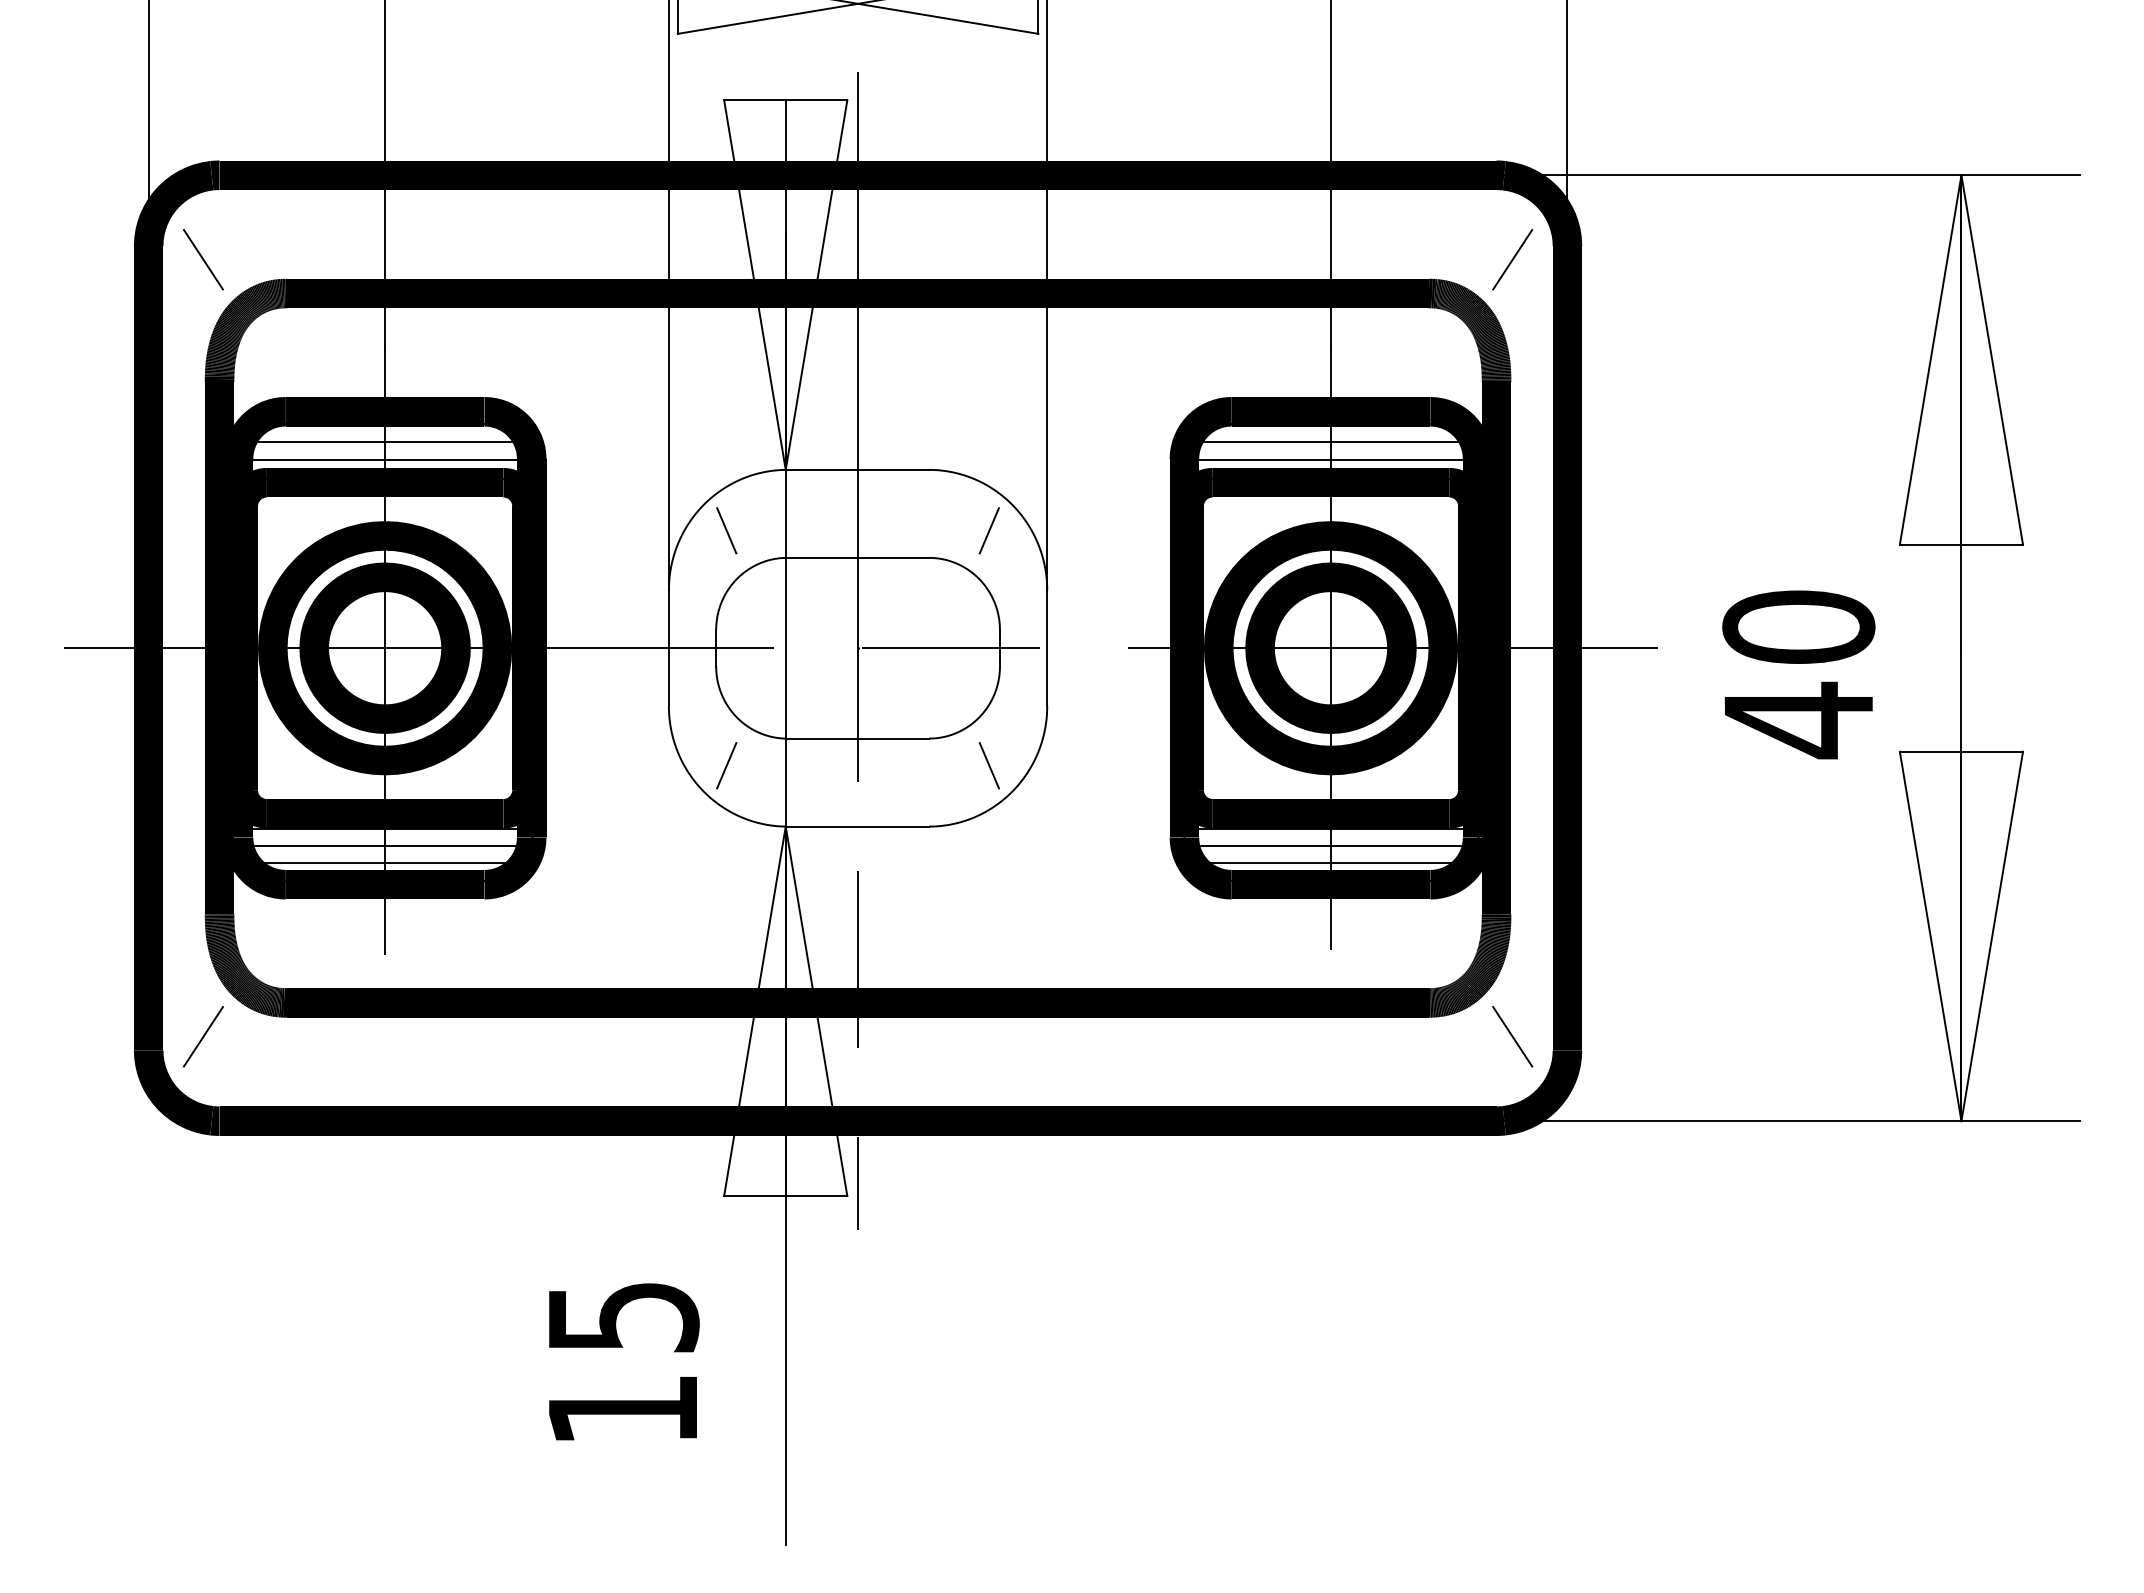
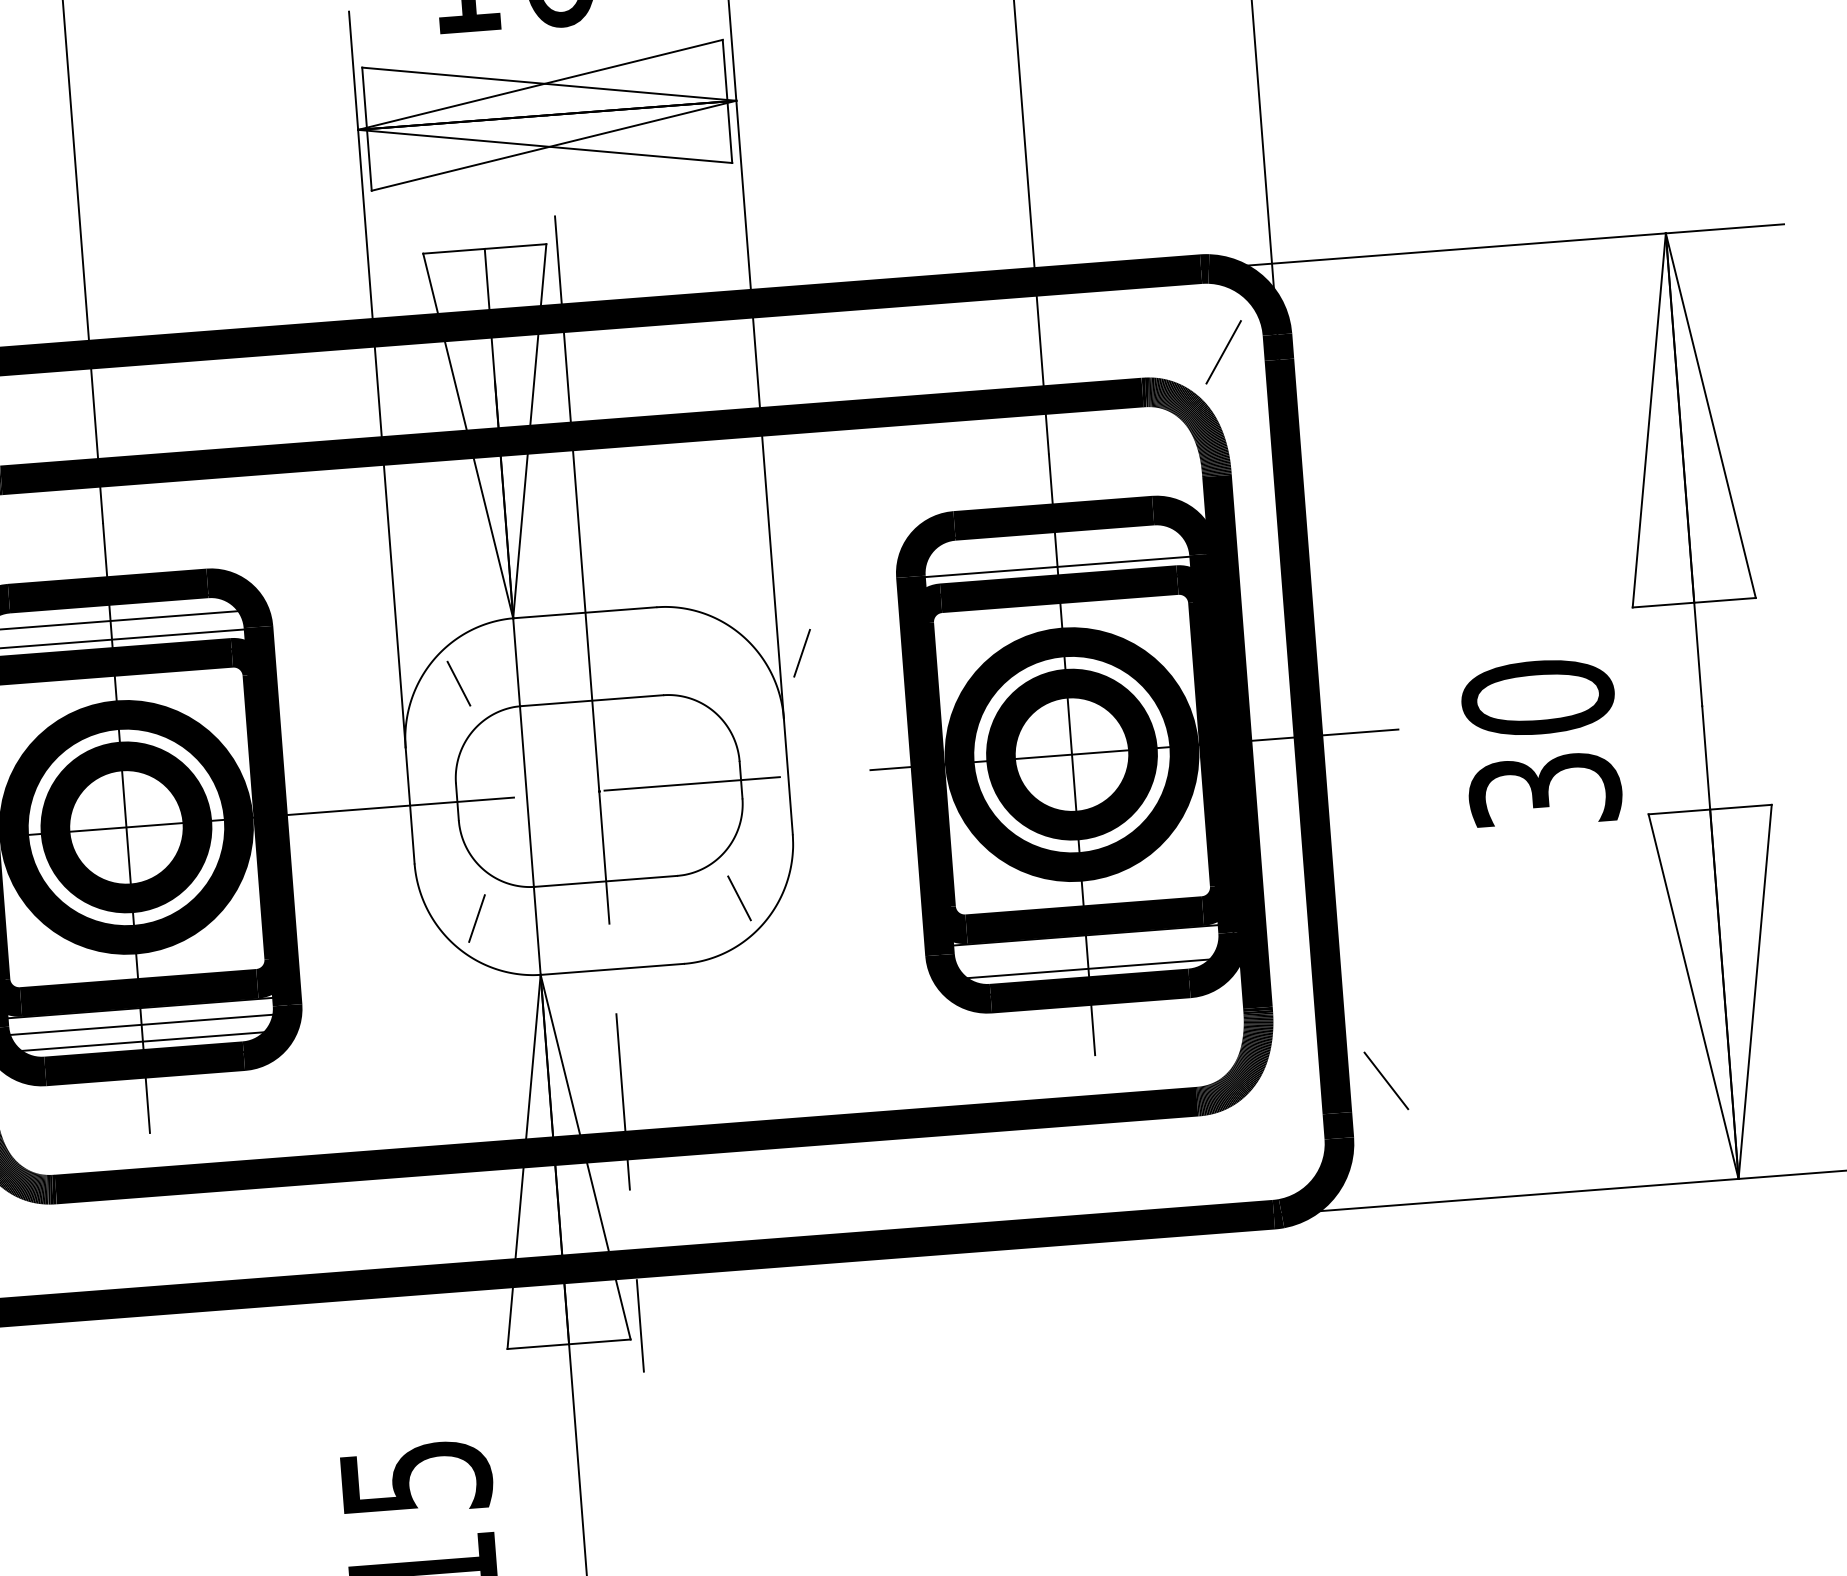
line: (1330, 441) -> (1055, 548), removed
line: (988, 530) -> (801, 653), moved
text: (1798, 720) -> (1544, 790), 40 -> 30
line: (1330, 845) -> (1086, 951), removed
line: (1512, 1036) -> (1386, 1080), moved

